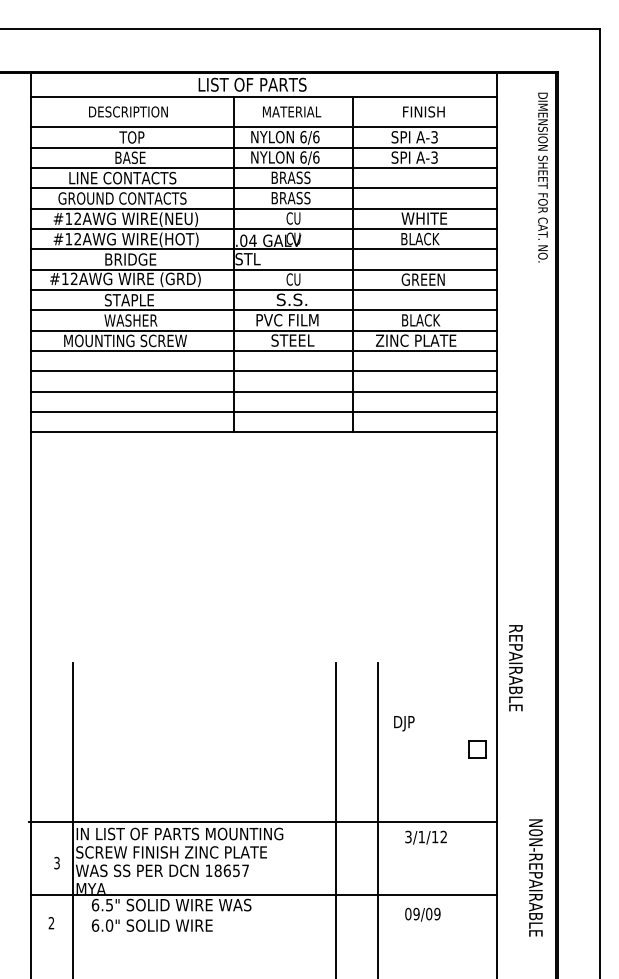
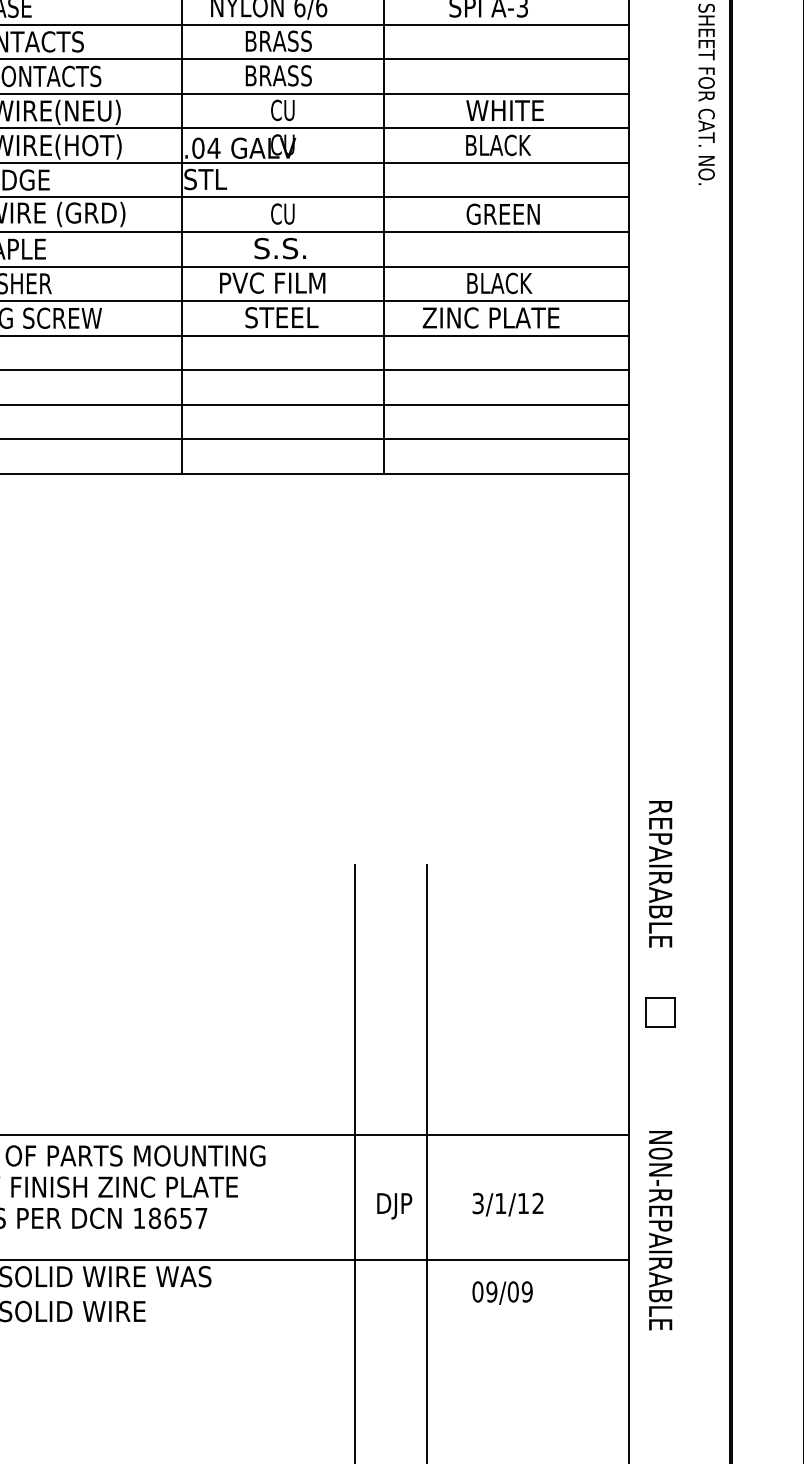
text: (404, 723) -> (394, 1205), moved
part: (477, 749) -> (659, 1012), moved
text: (425, 837) -> (507, 1204), moved
text: (535, 877) -> (659, 1229), moved

